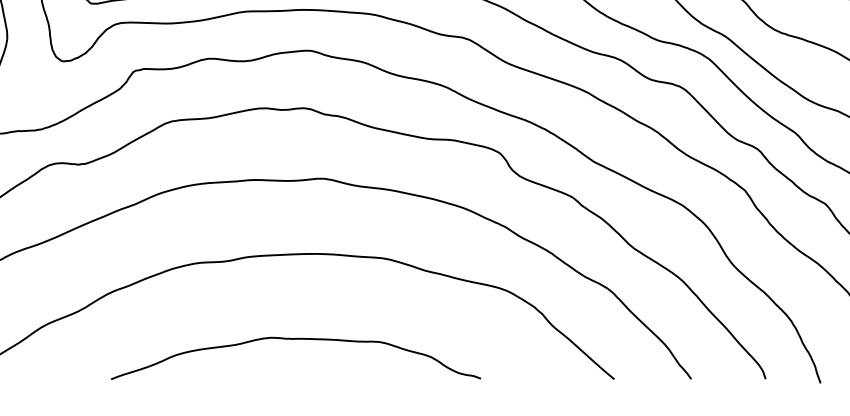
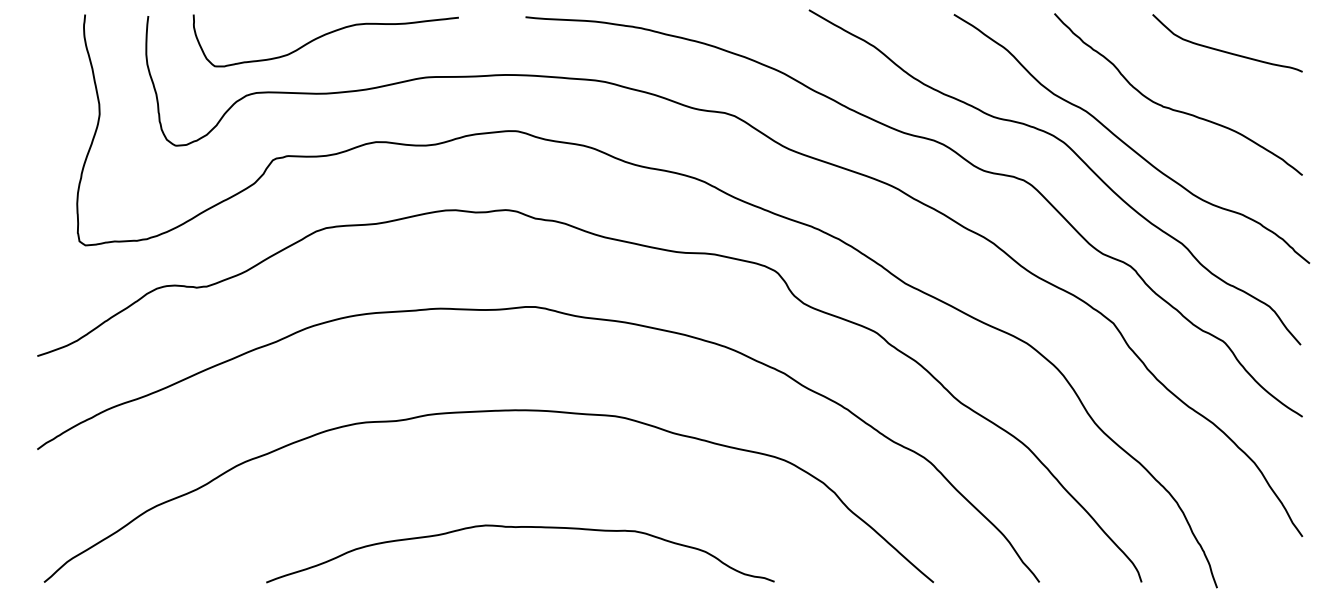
curve: (296, 339) -> (520, 527), moved

